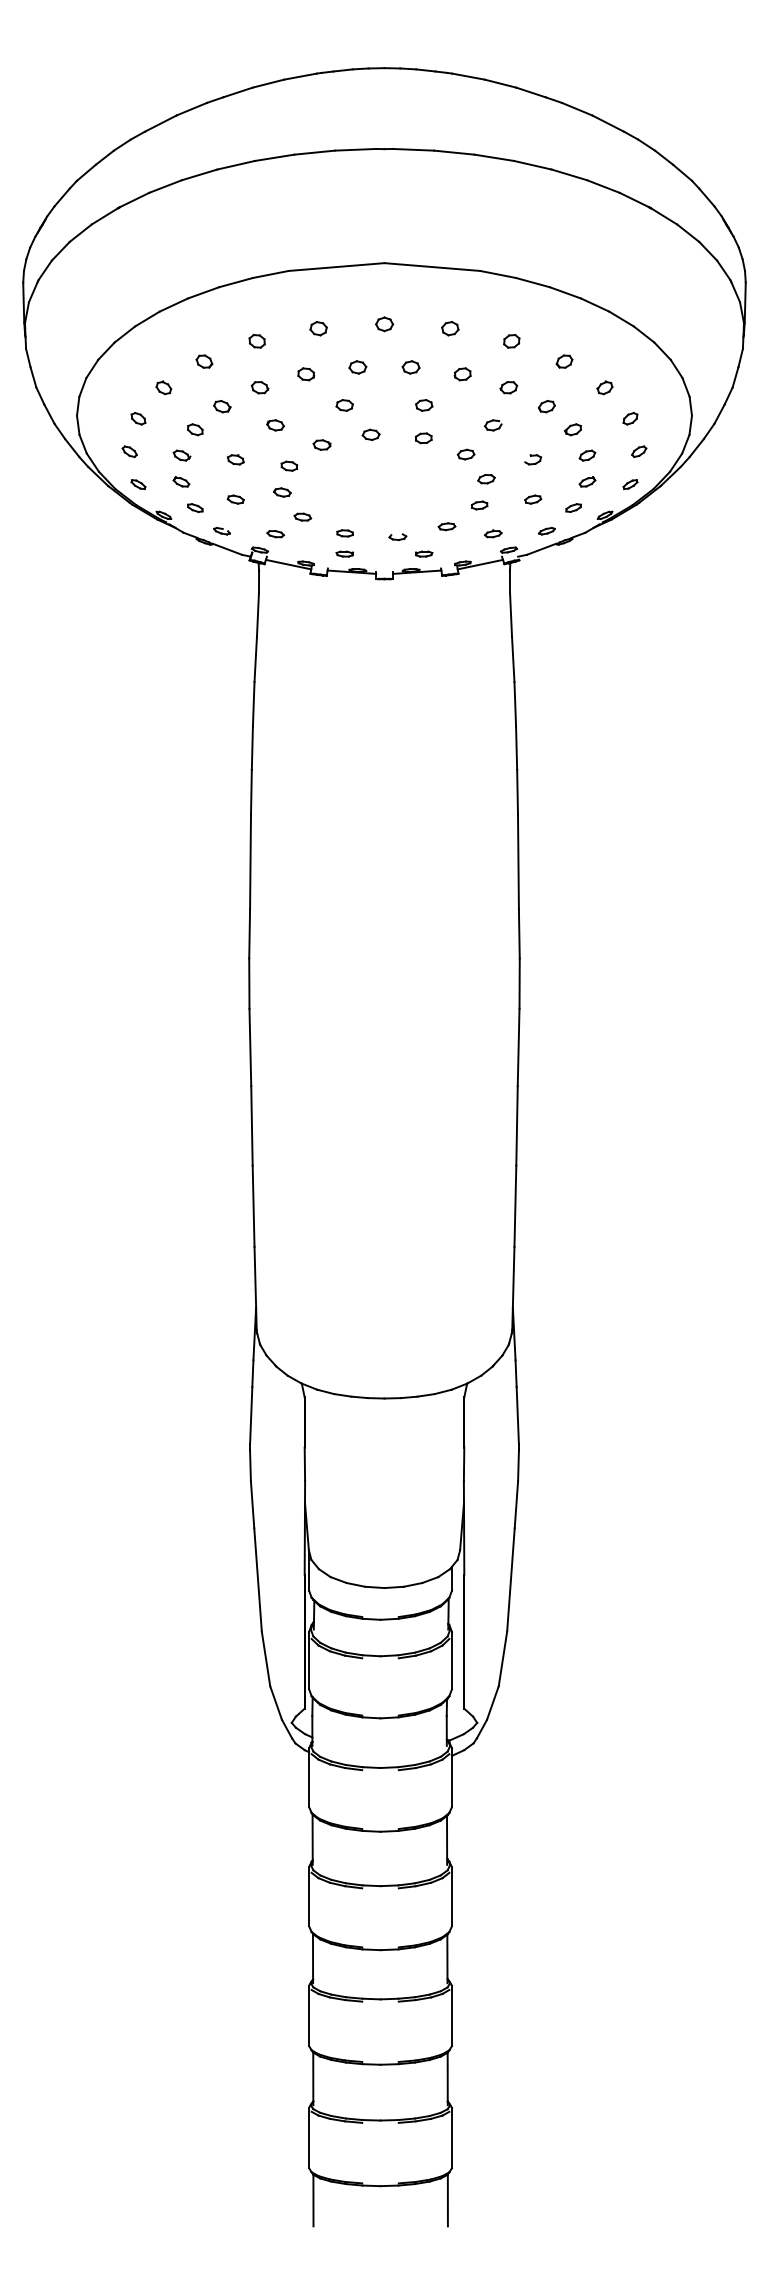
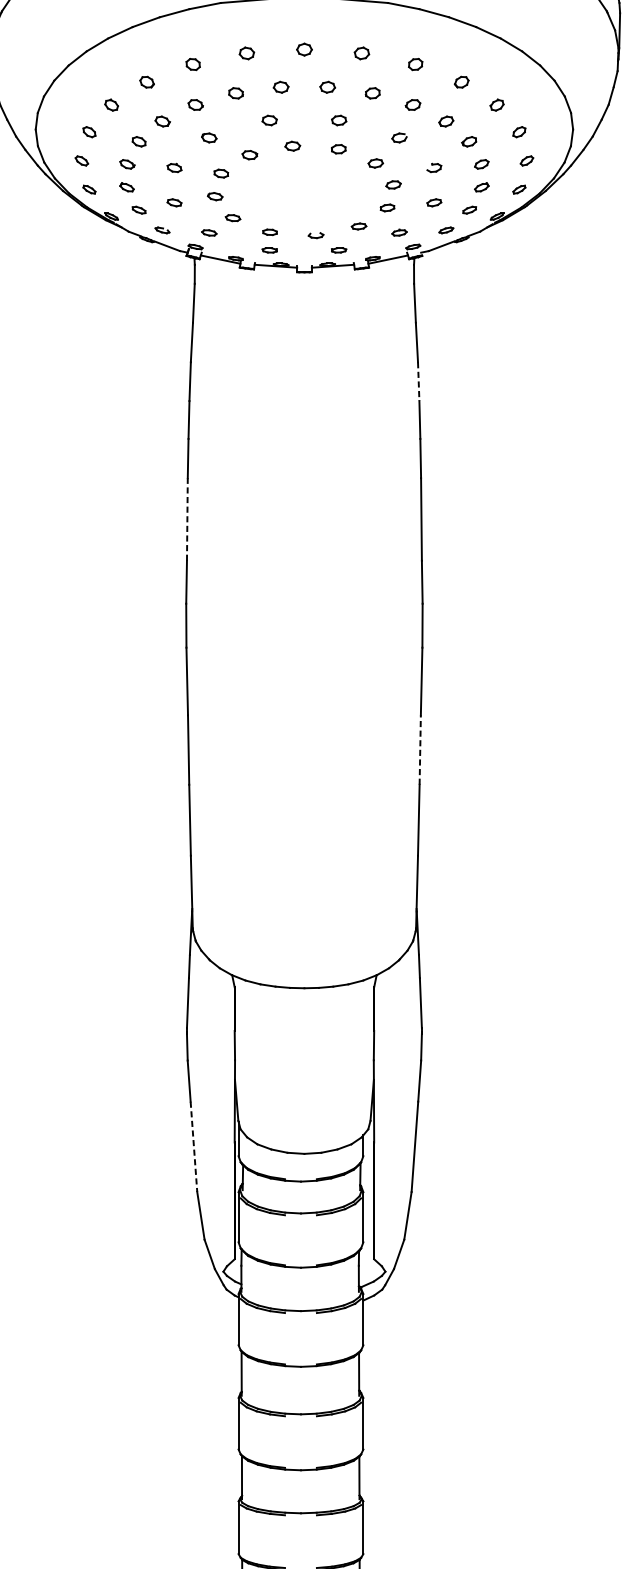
line: (515, 704) -> (418, 381), solid -> dashed
line: (250, 861) -> (187, 519), solid -> dashed
line: (517, 1125) -> (420, 749), solid -> dashed
line: (258, 1579) -> (194, 1146), solid -> dashed

